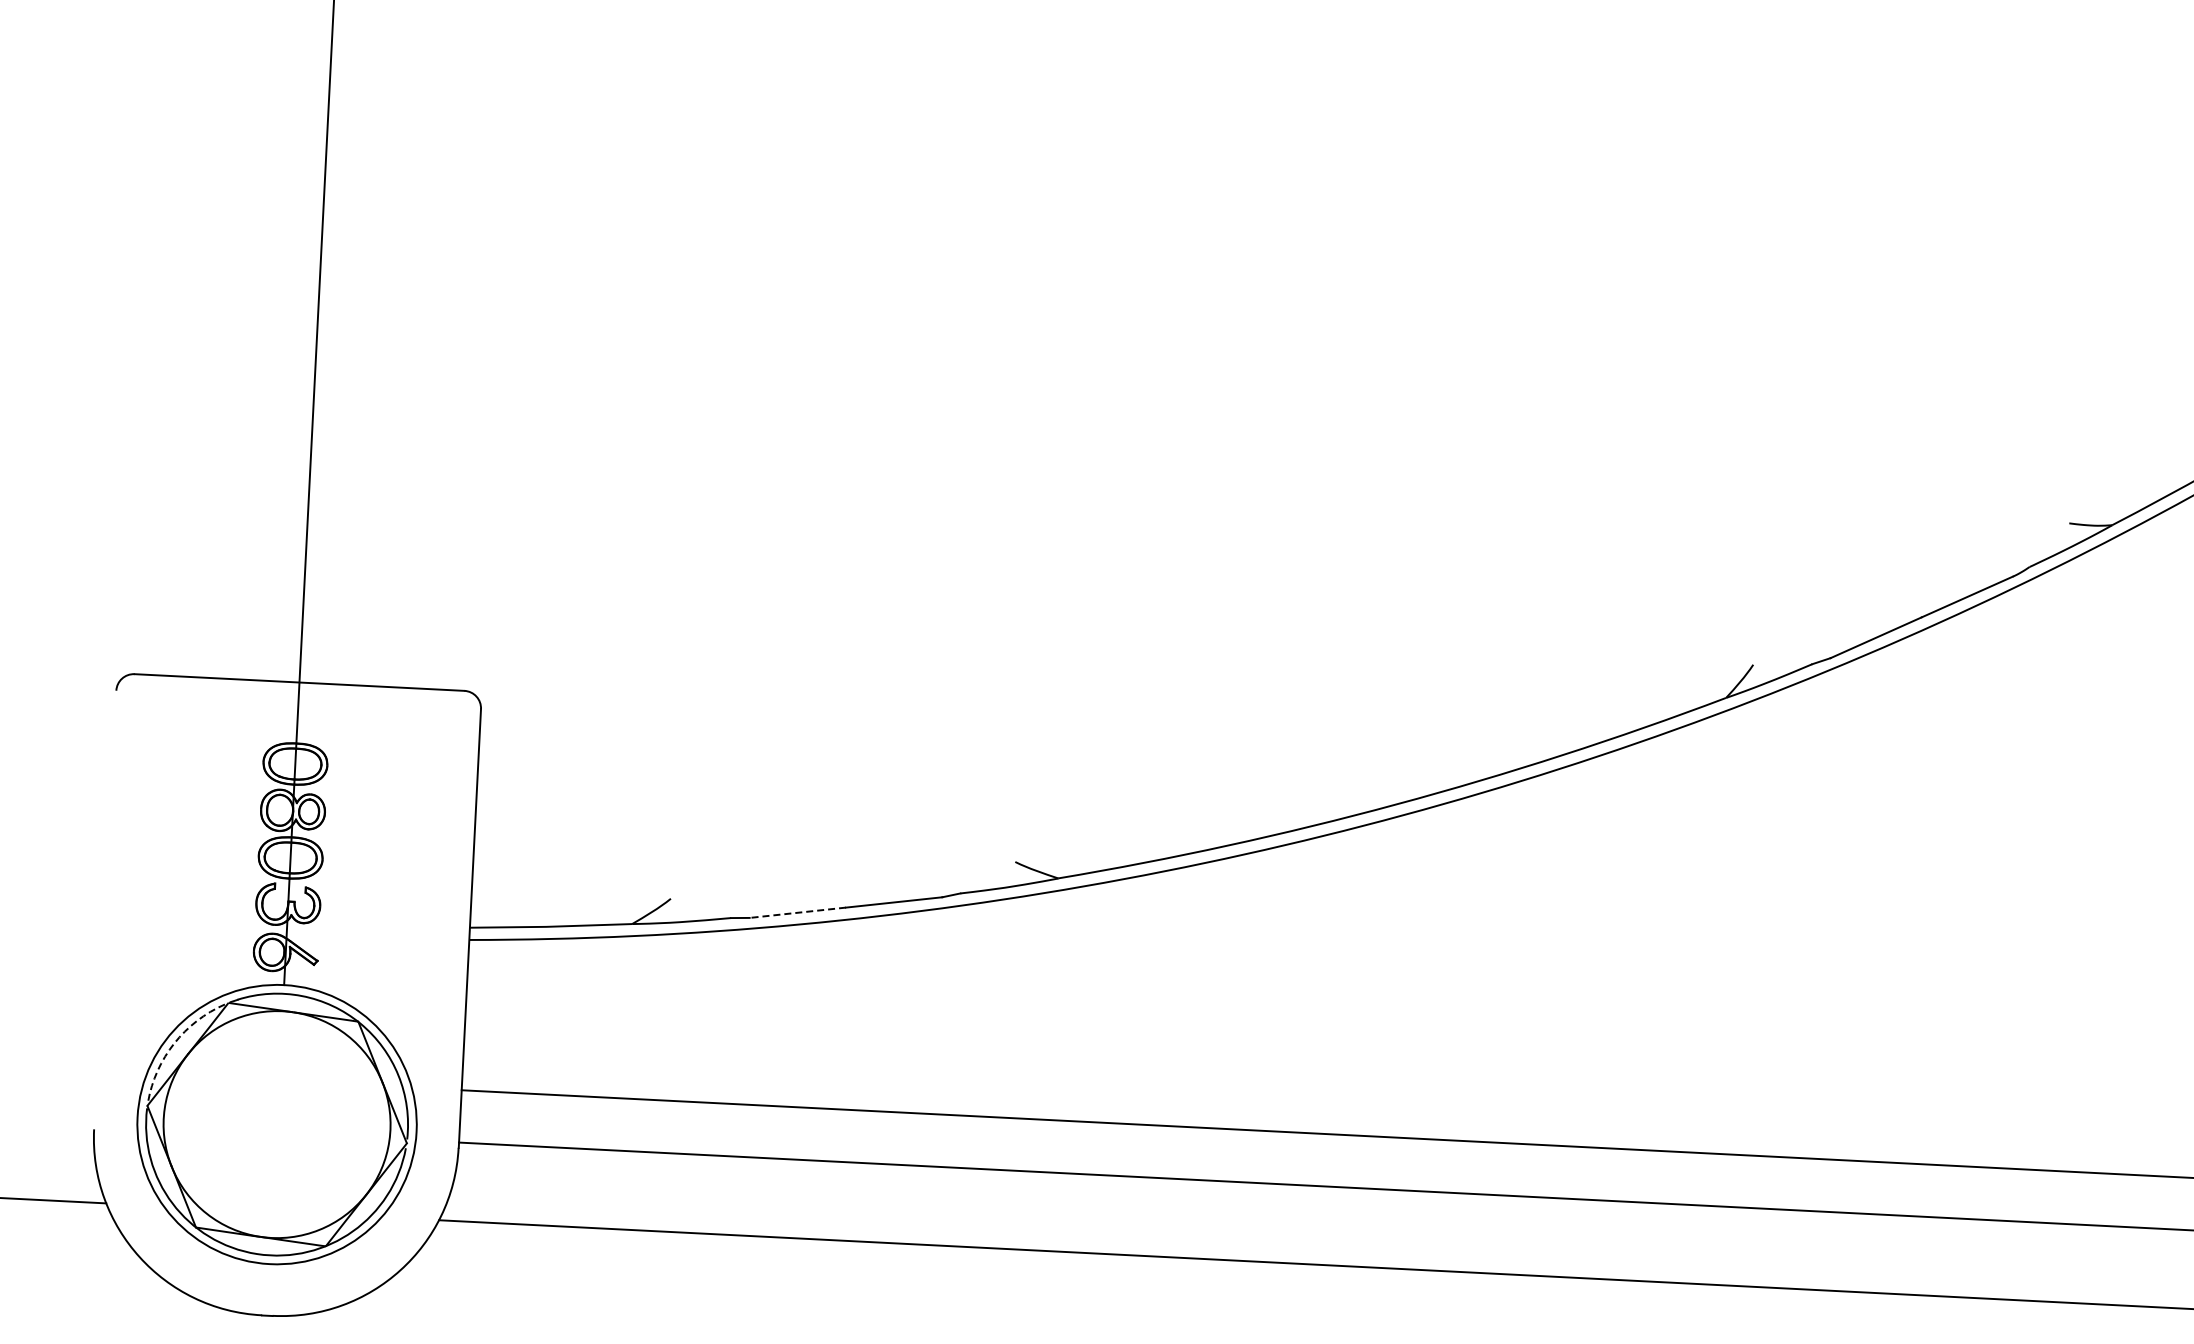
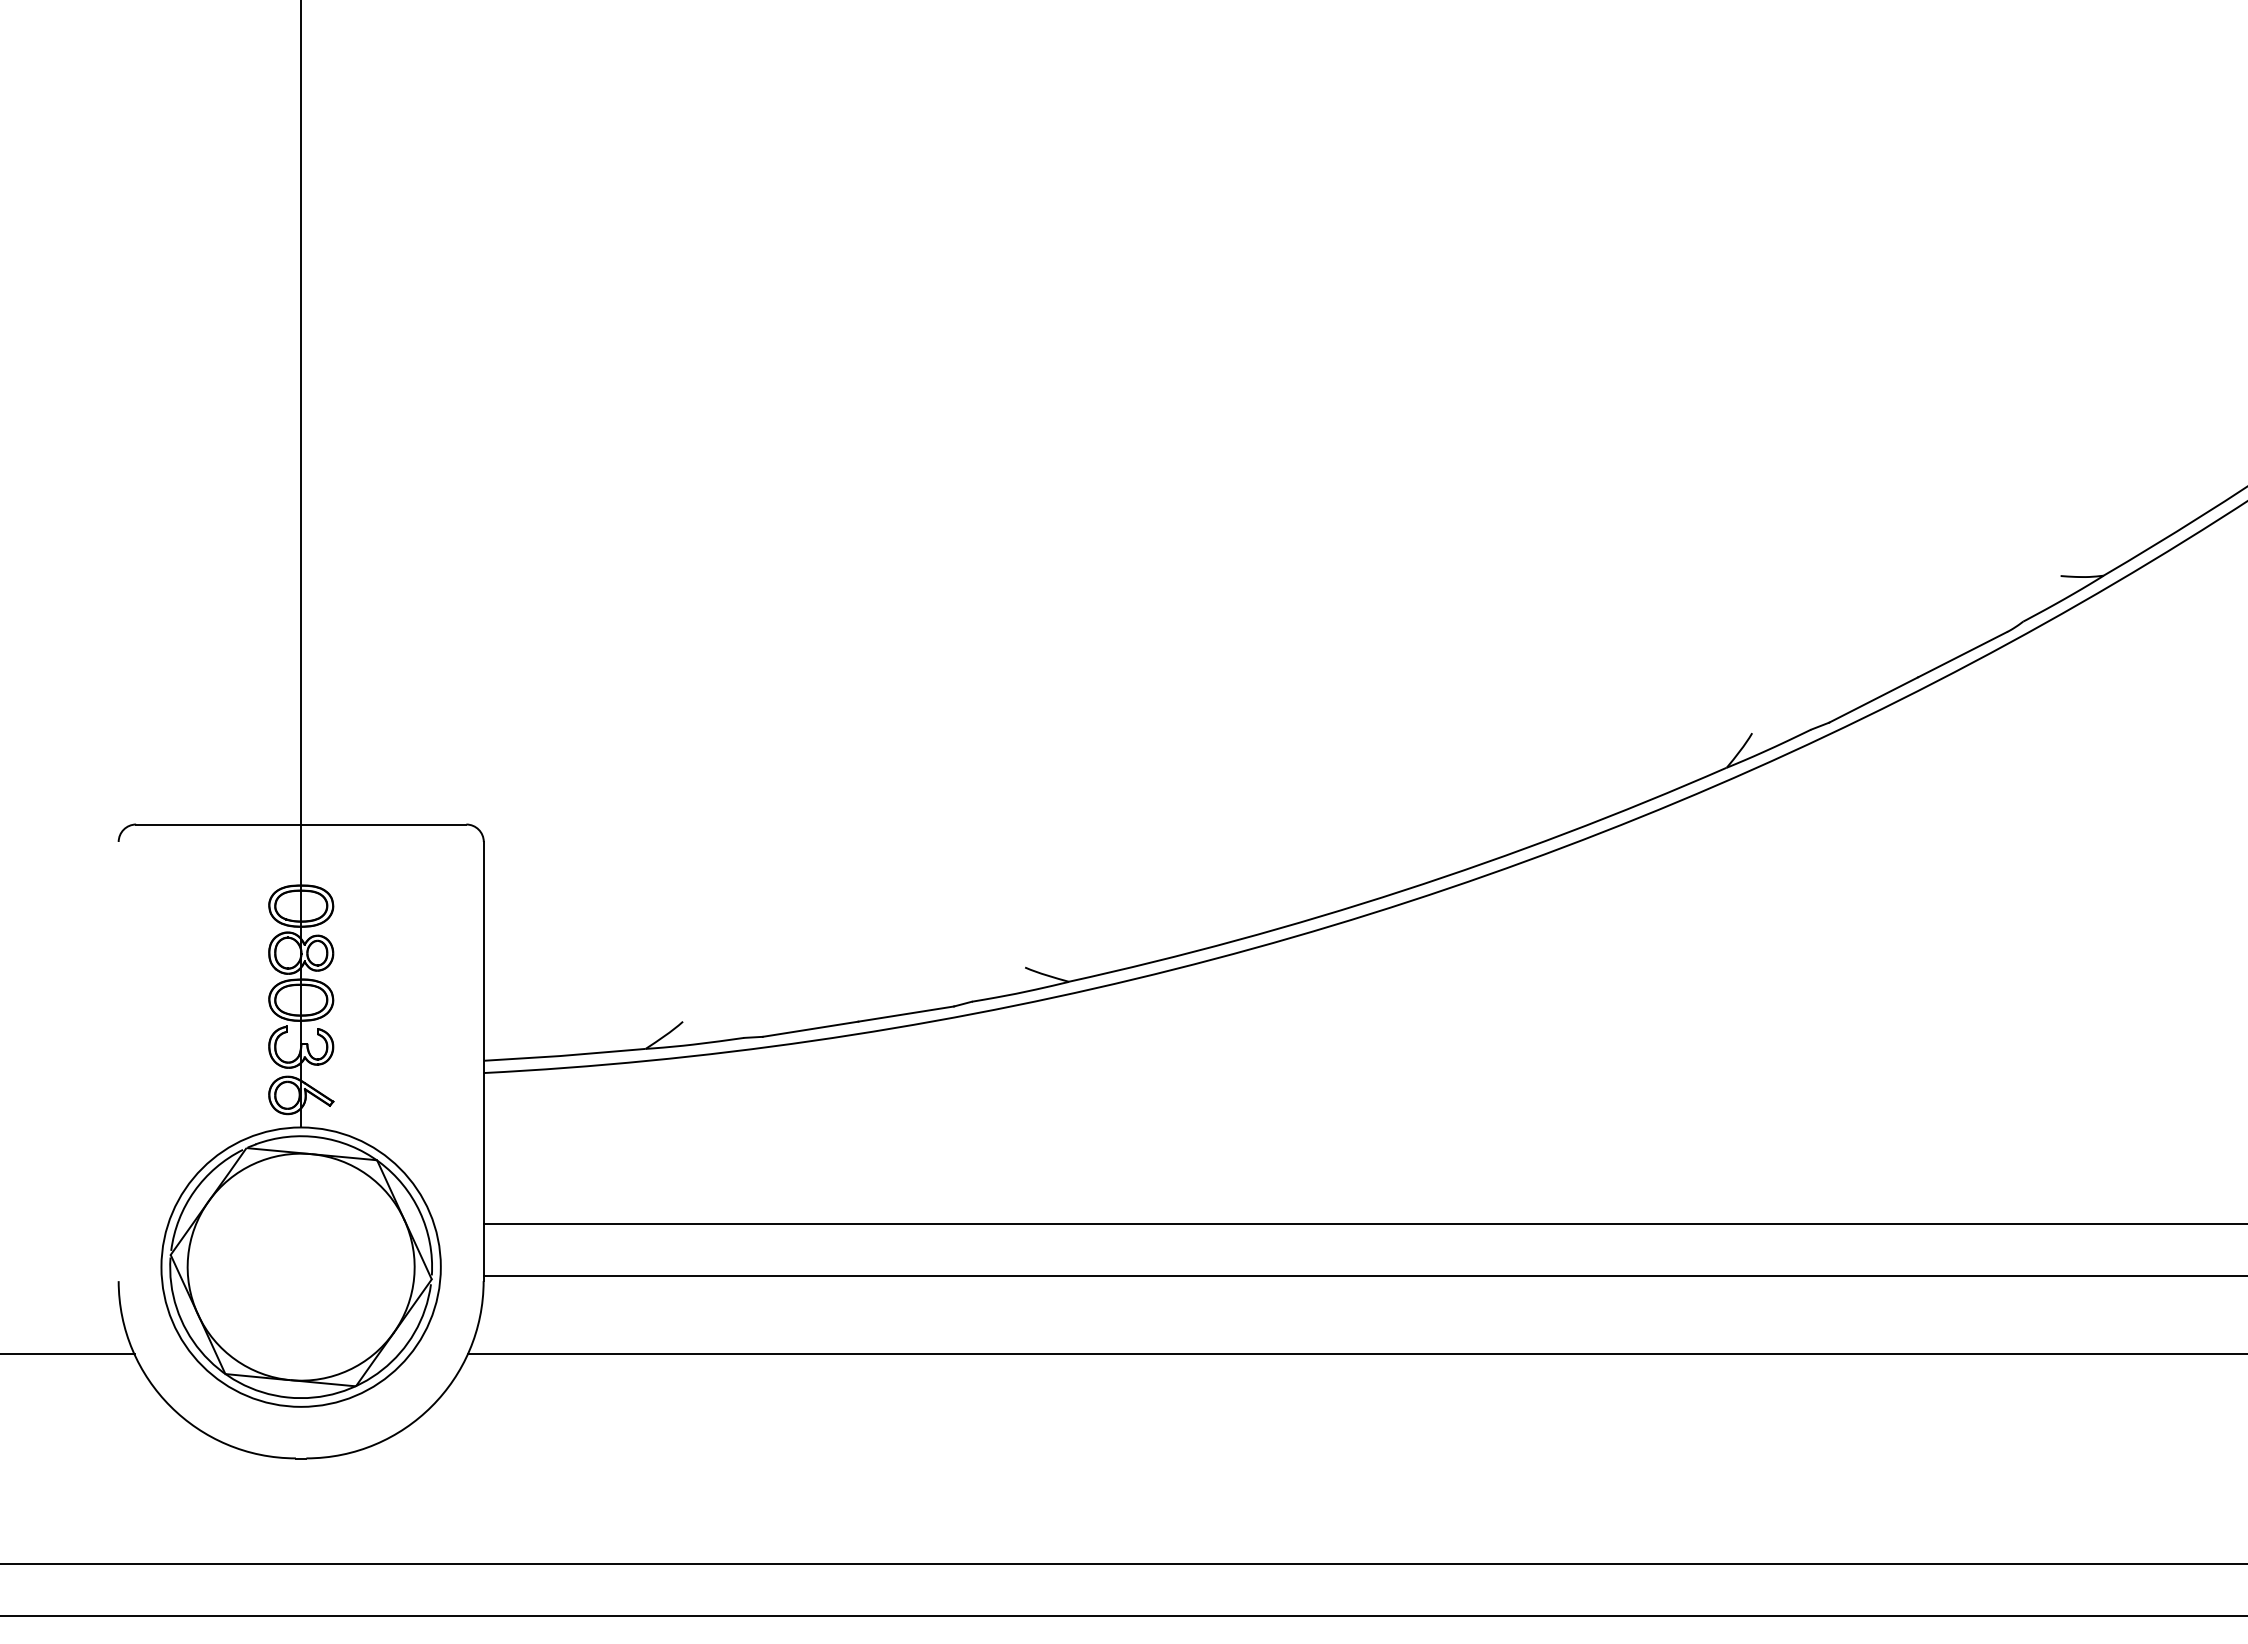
line: (797, 913) -> (810, 1029), dashed -> solid
arc: (174, 1043) -> (194, 1191), dashed -> solid

